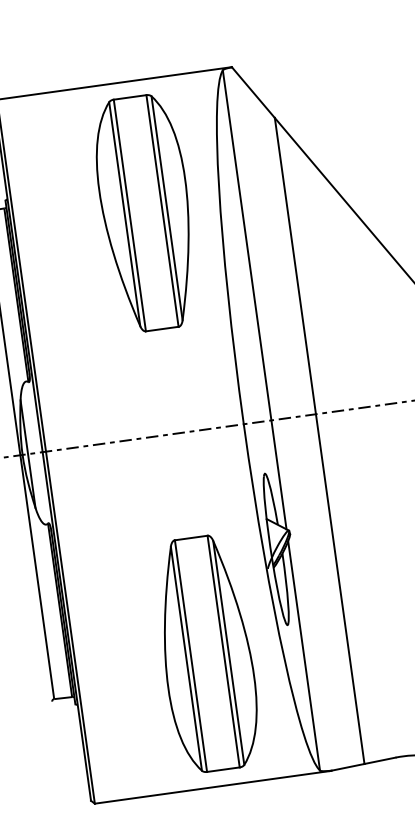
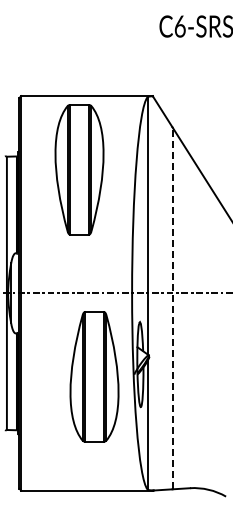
part: (146, 212) -> (79, 169), moved
line: (319, 441) -> (172, 308), solid -> dashed
part: (207, 653) -> (94, 376), moved

